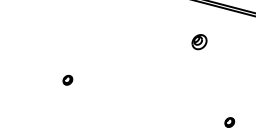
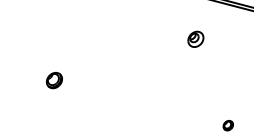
part: (67, 79) -> (54, 79), size x1.6

